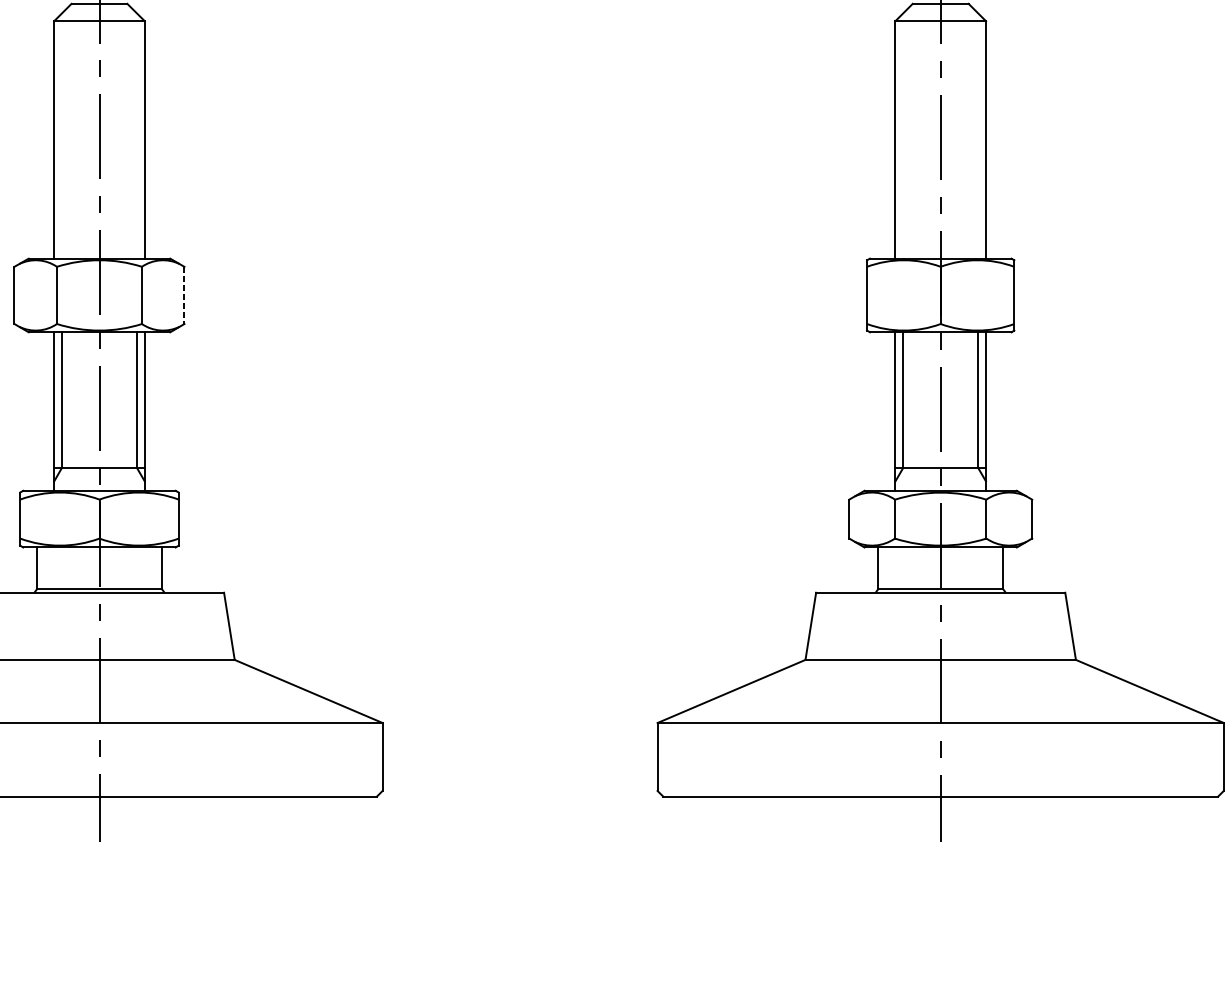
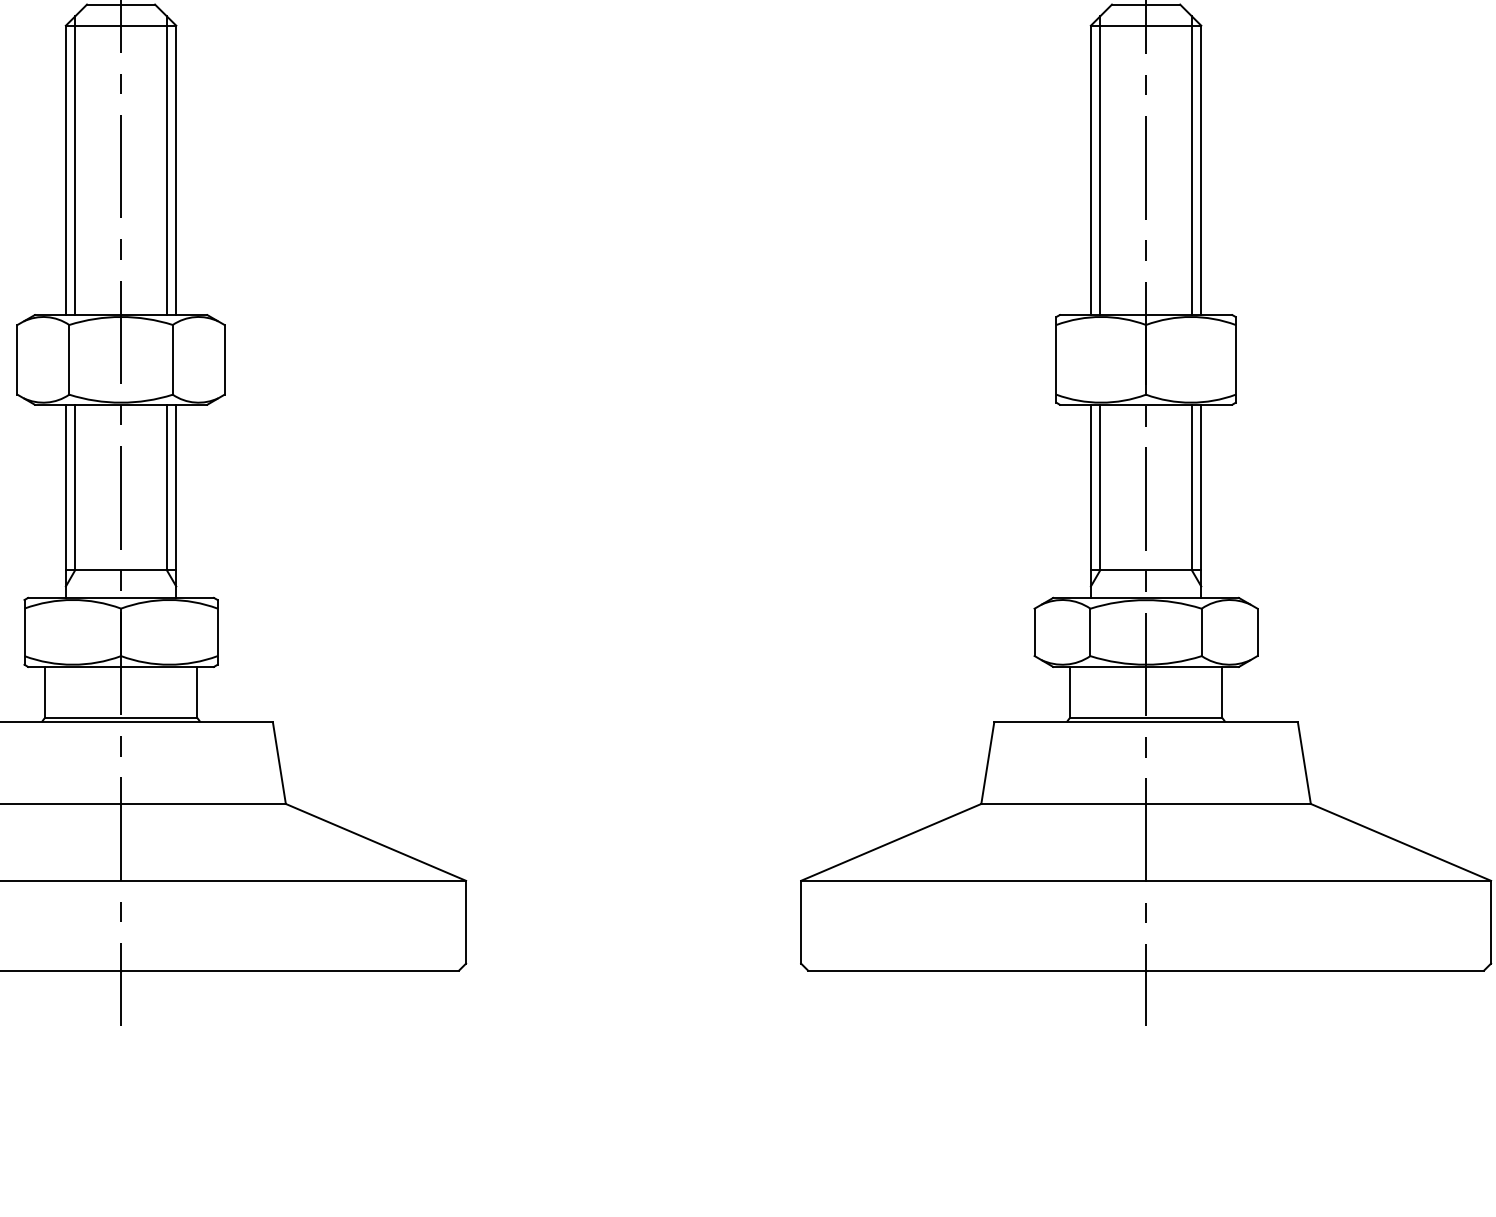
line: (62, 135) -> (75, 165), added
line: (136, 135) -> (166, 165), added
line: (903, 135) -> (1100, 165), added
line: (977, 135) -> (1191, 165), added
line: (184, 295) -> (224, 359), dashed -> solid

